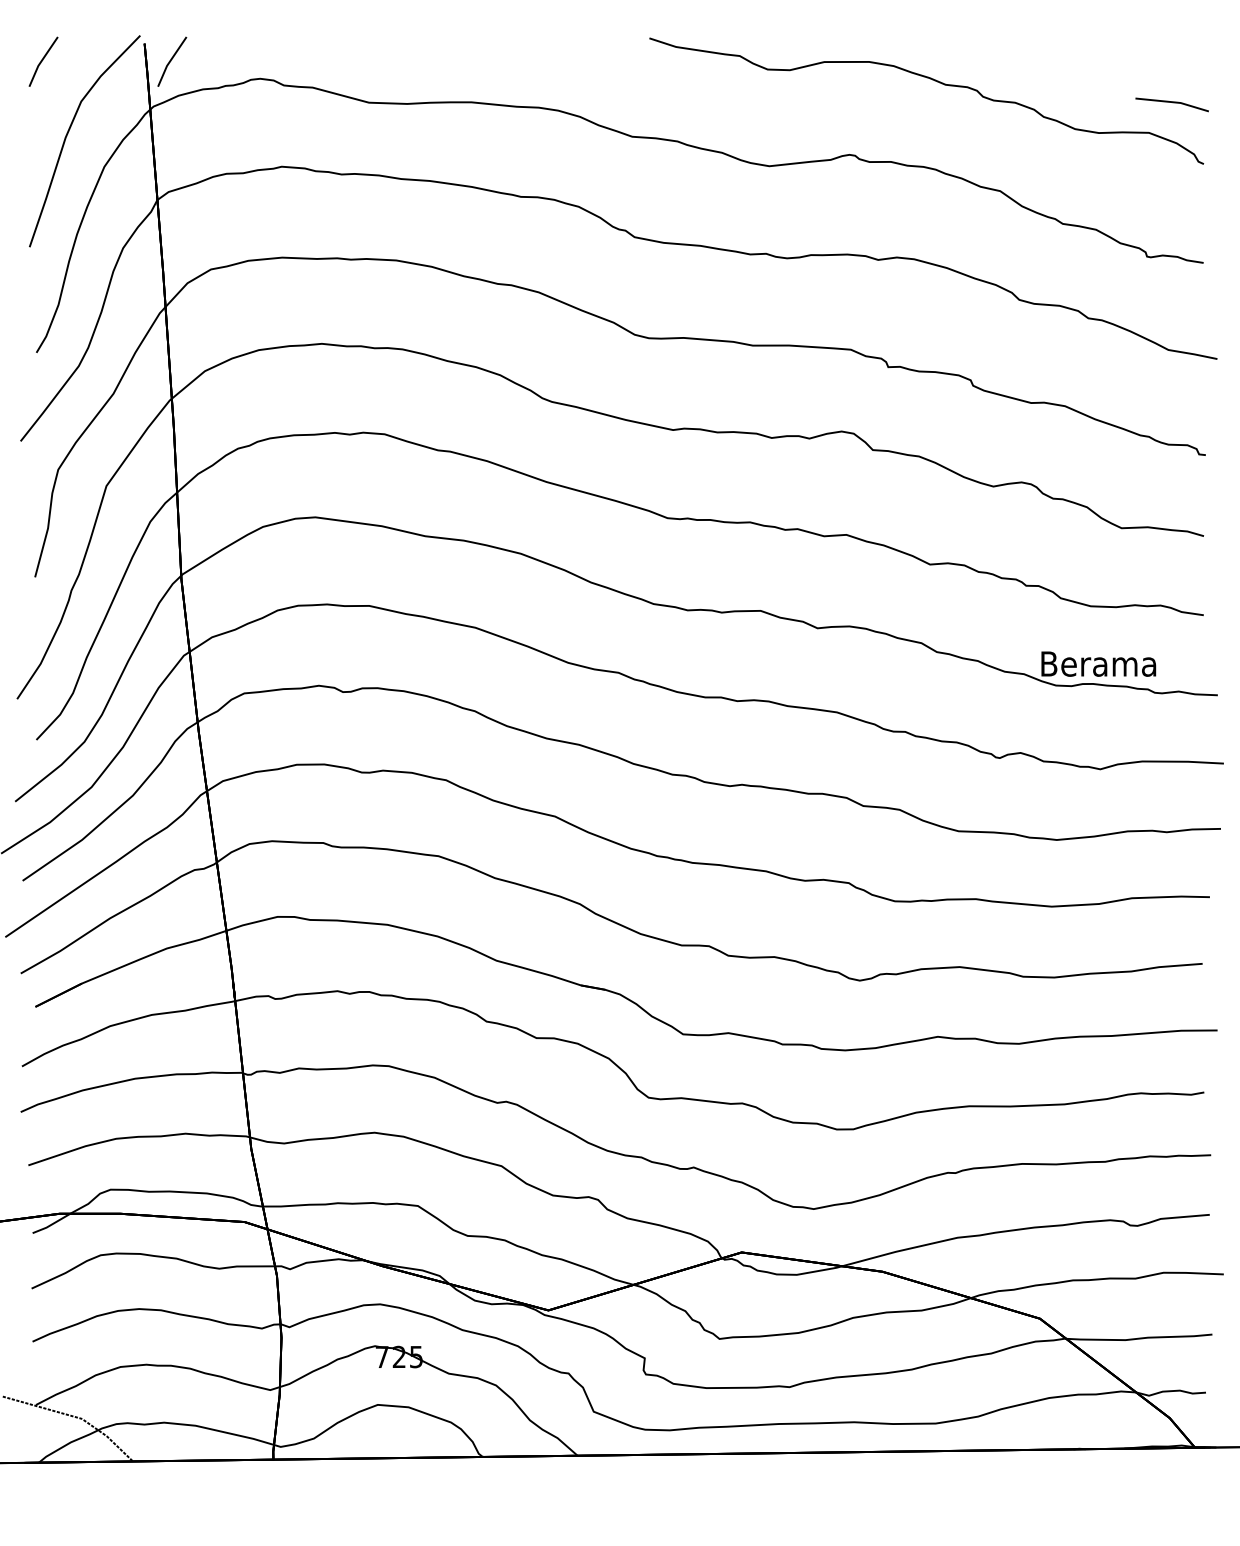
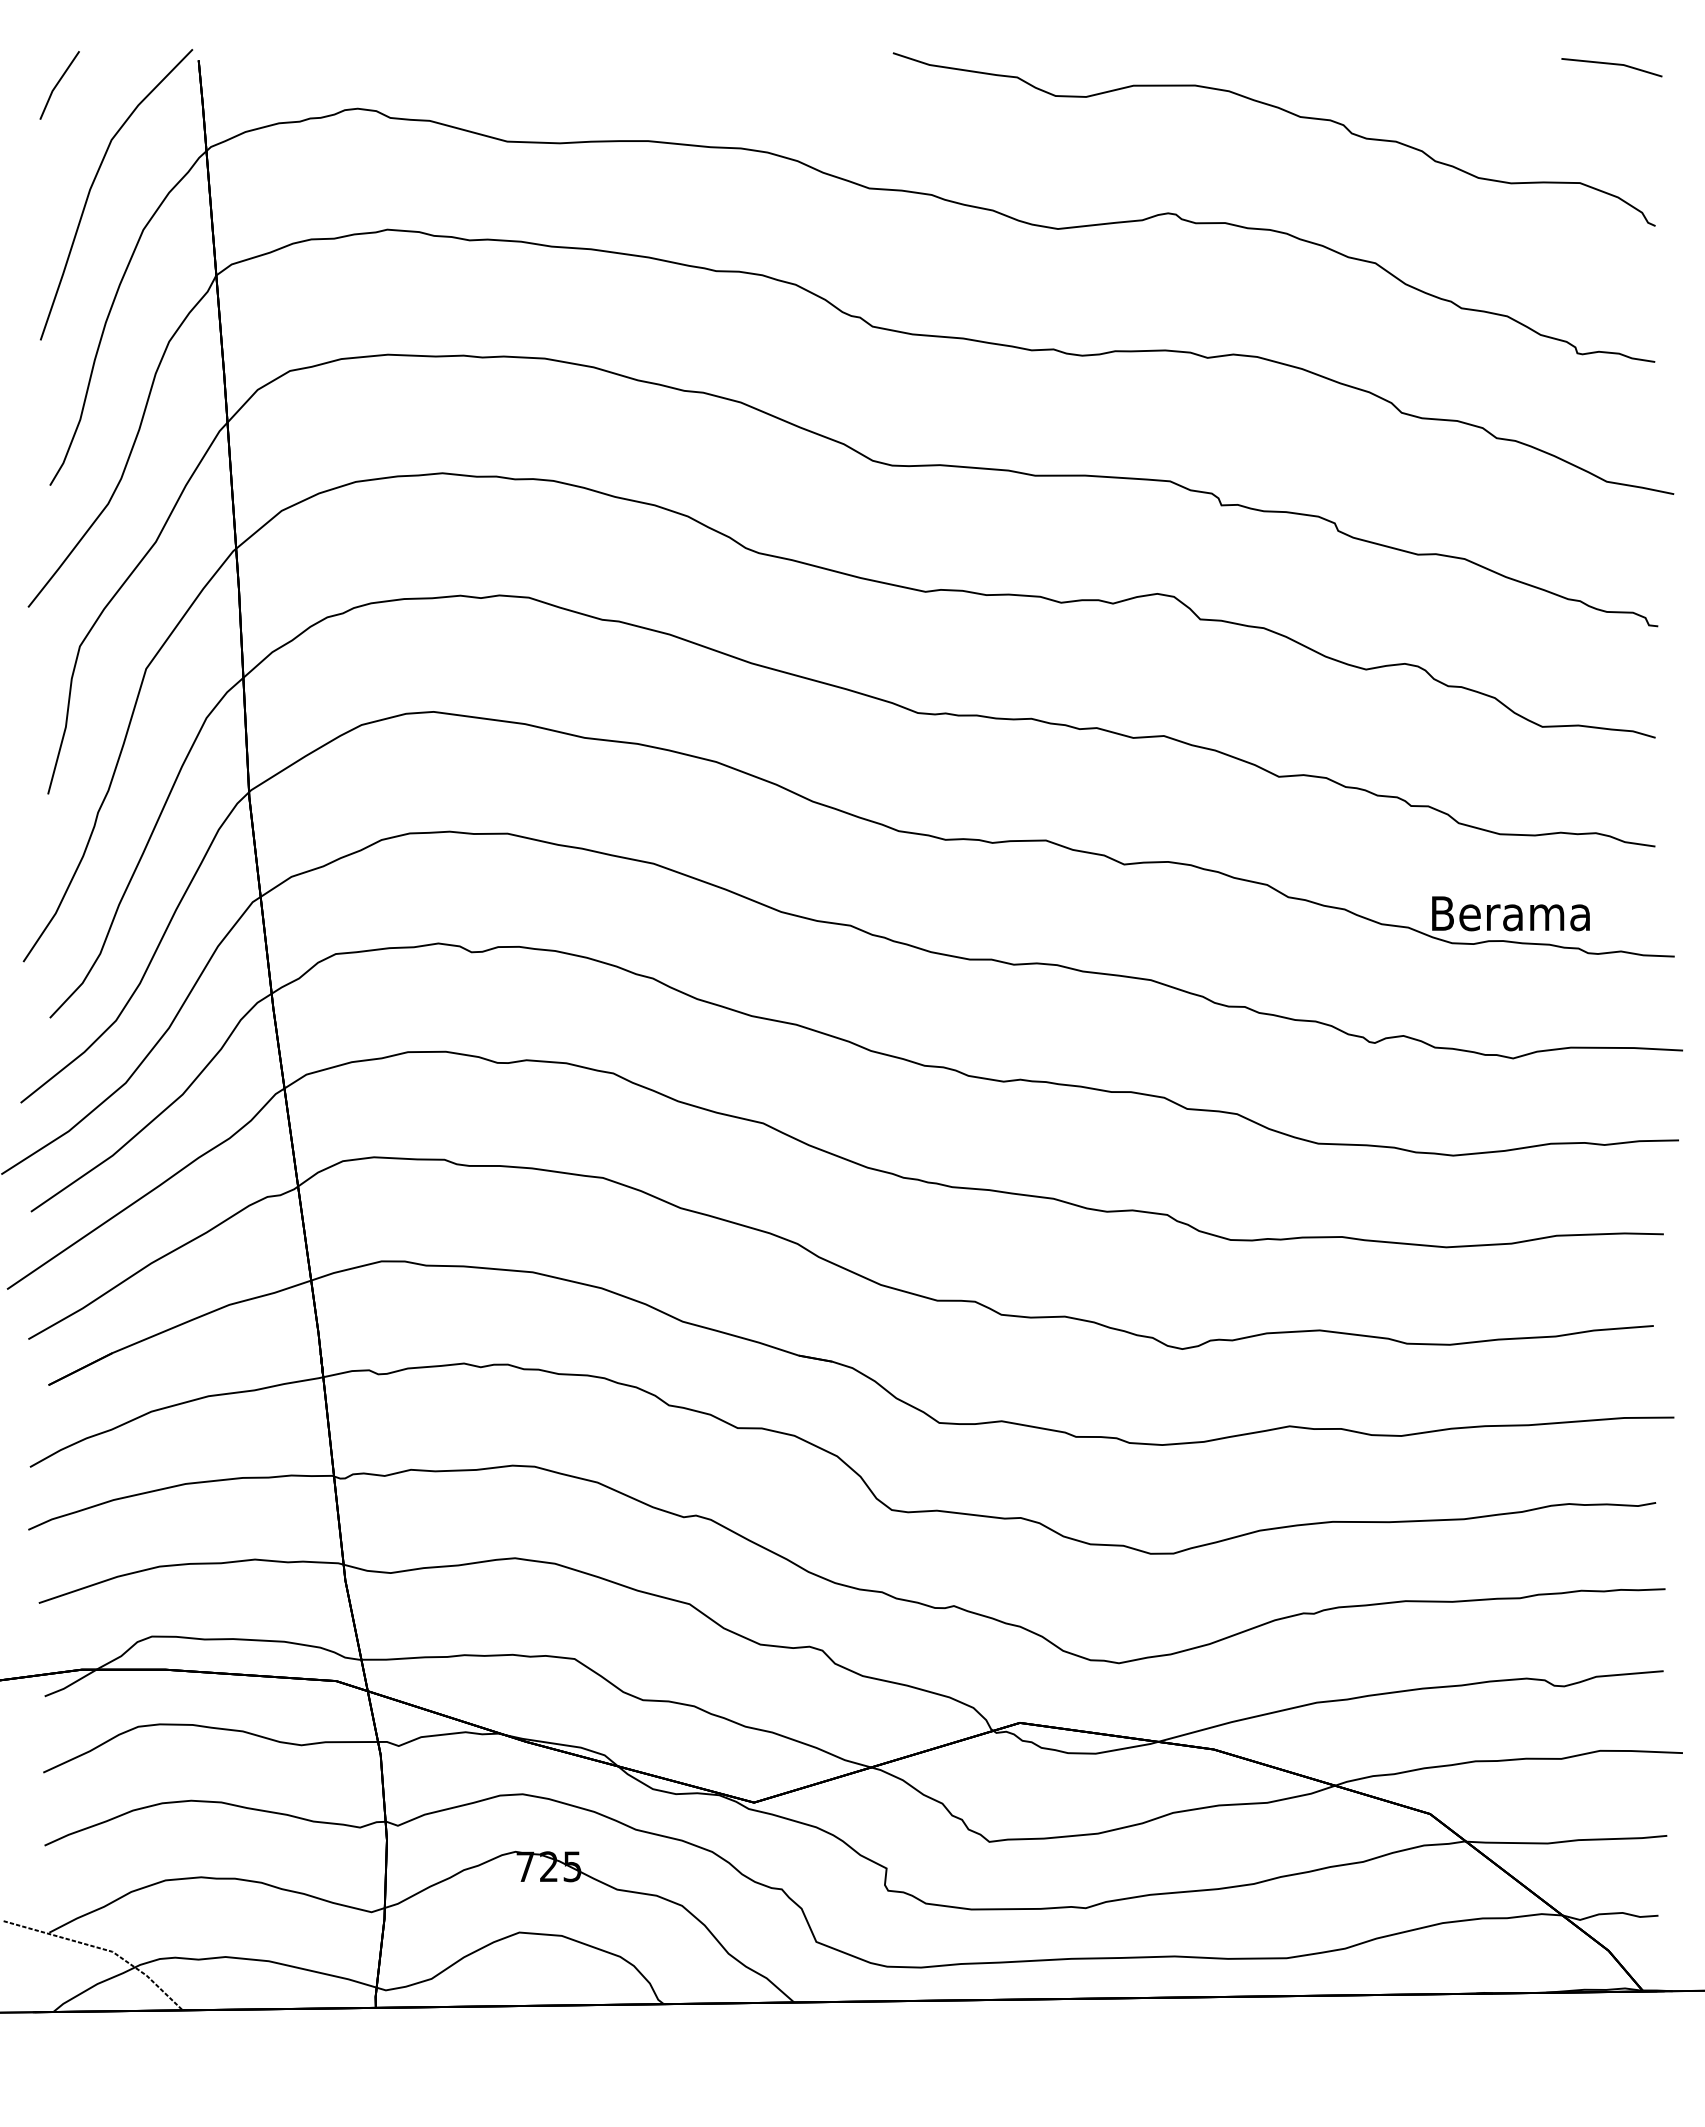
line: (171, 61) -> (235, 84), removed
line: (1171, 102) -> (1611, 64), moved

